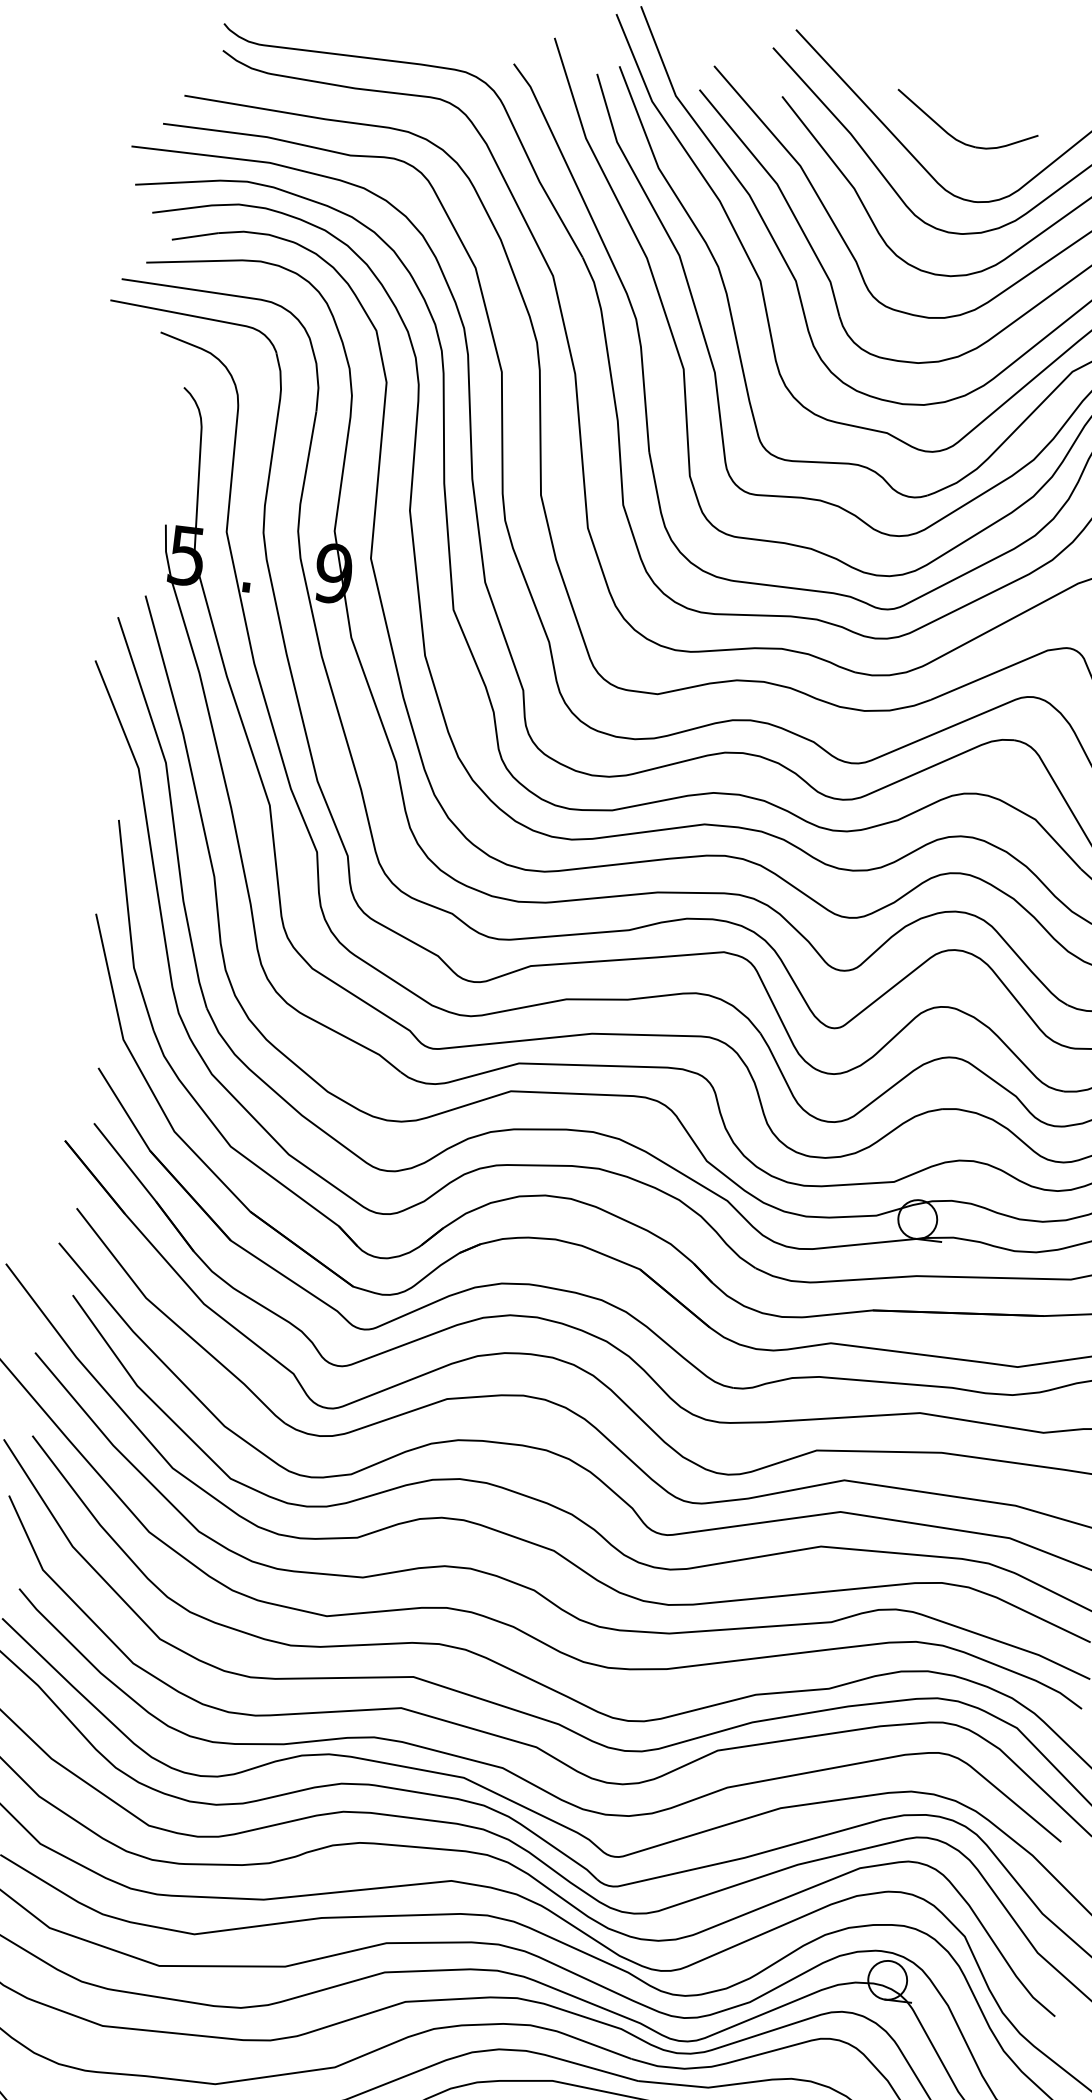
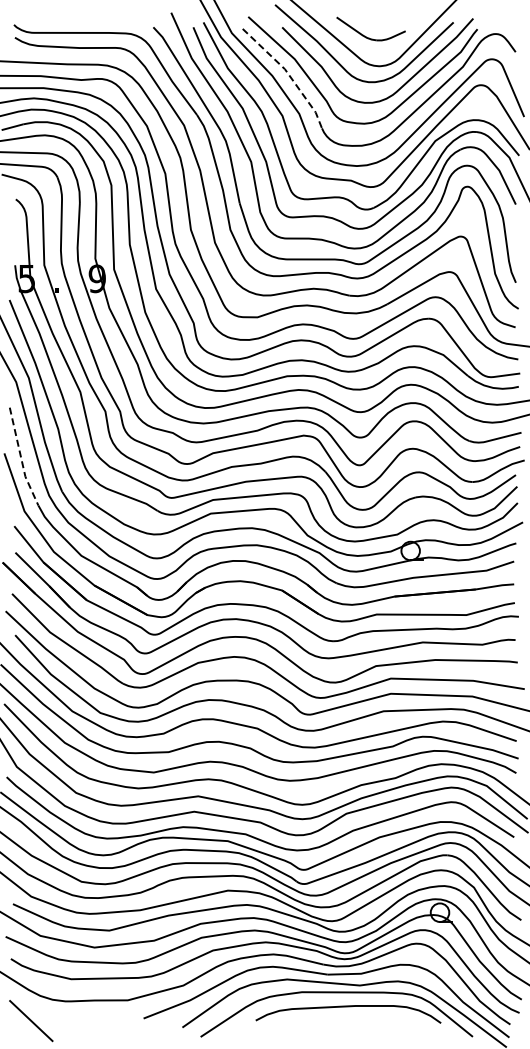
line: (783, 196) -> (288, 74), solid -> dashed
line: (130, 928) -> (21, 458), solid -> dashed

